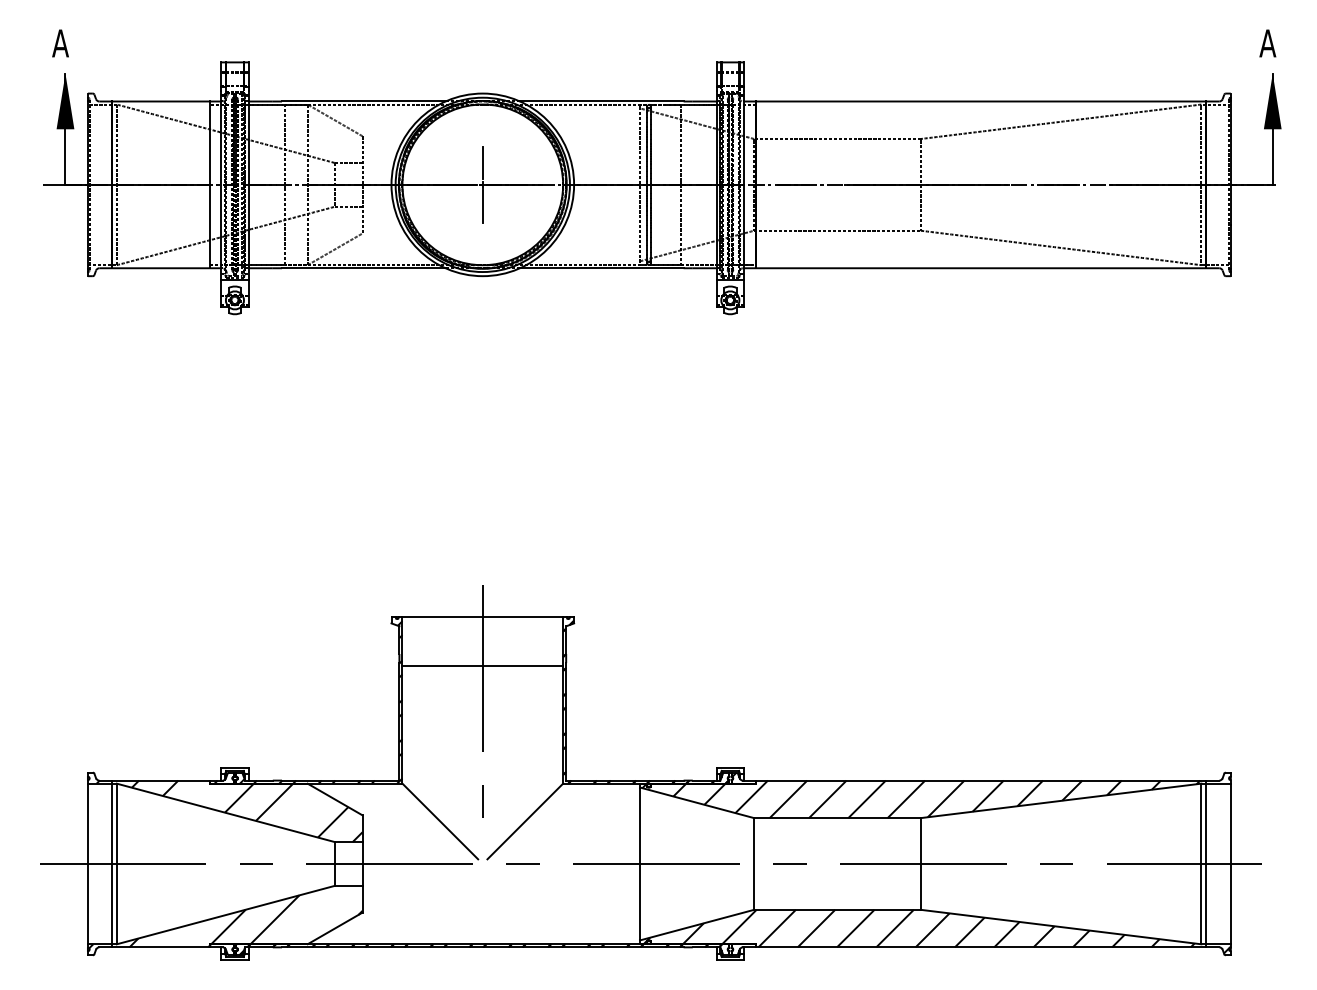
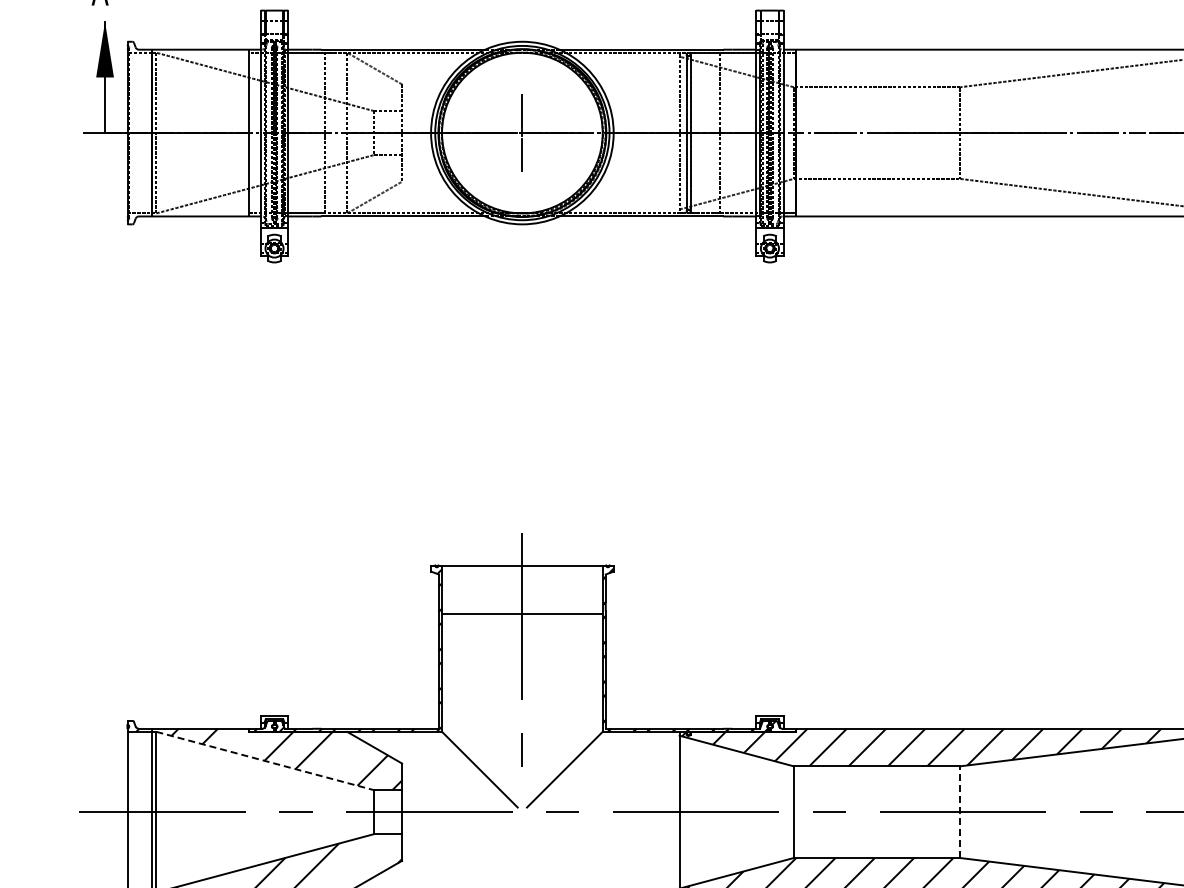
line: (225, 812) -> (265, 760), solid -> dashed
line: (920, 863) -> (960, 811), solid -> dashed

